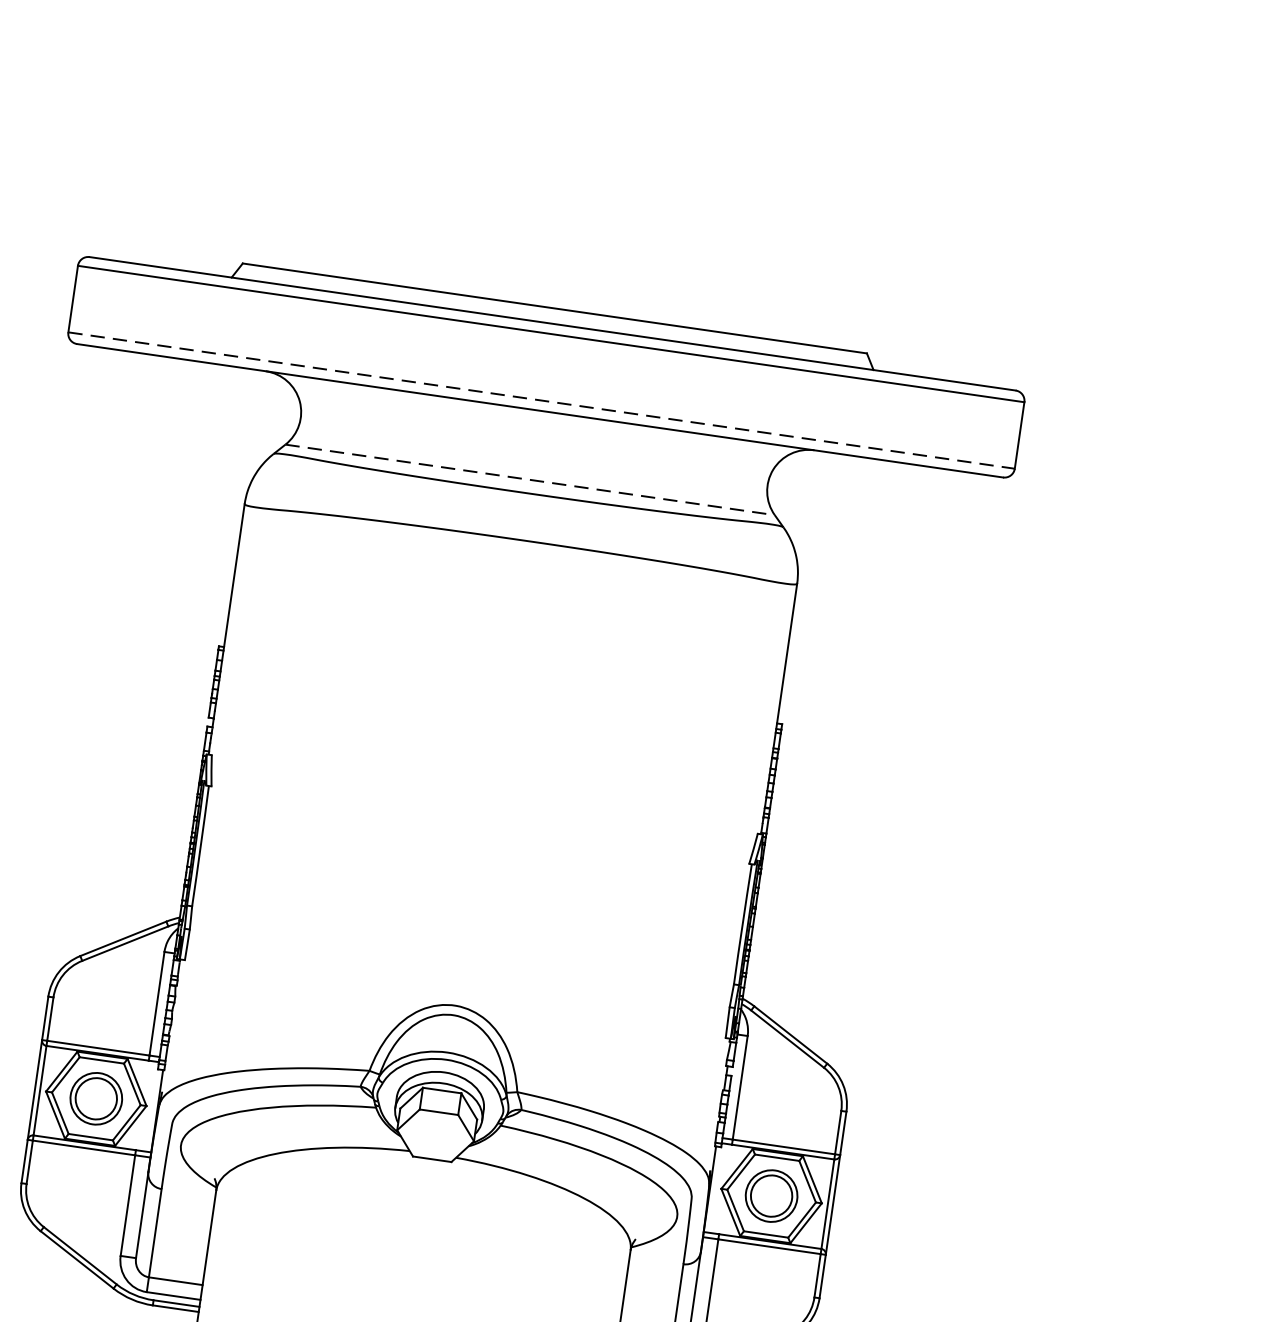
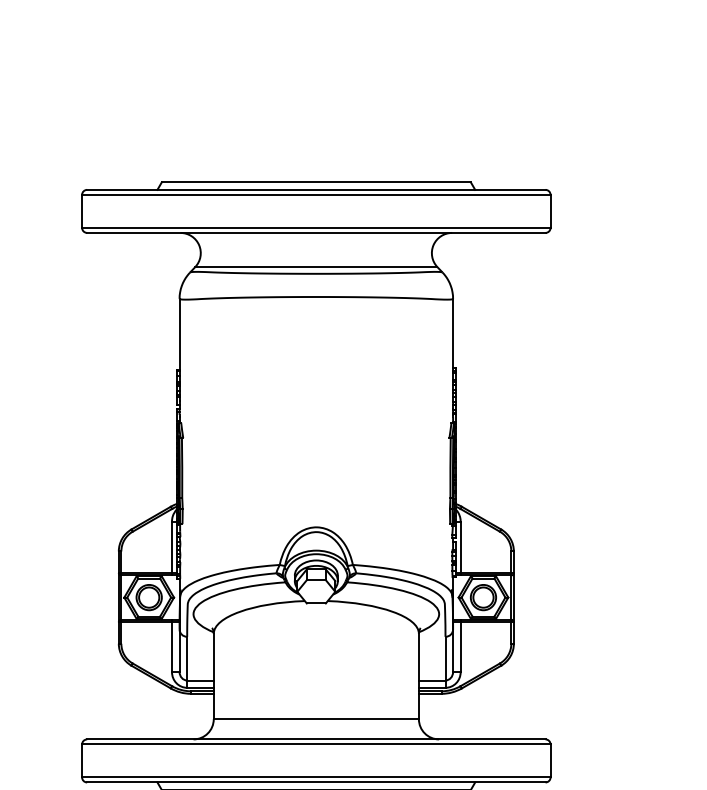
line: (542, 399) -> (316, 227), dashed -> solid
line: (530, 480) -> (316, 267), dashed -> solid

